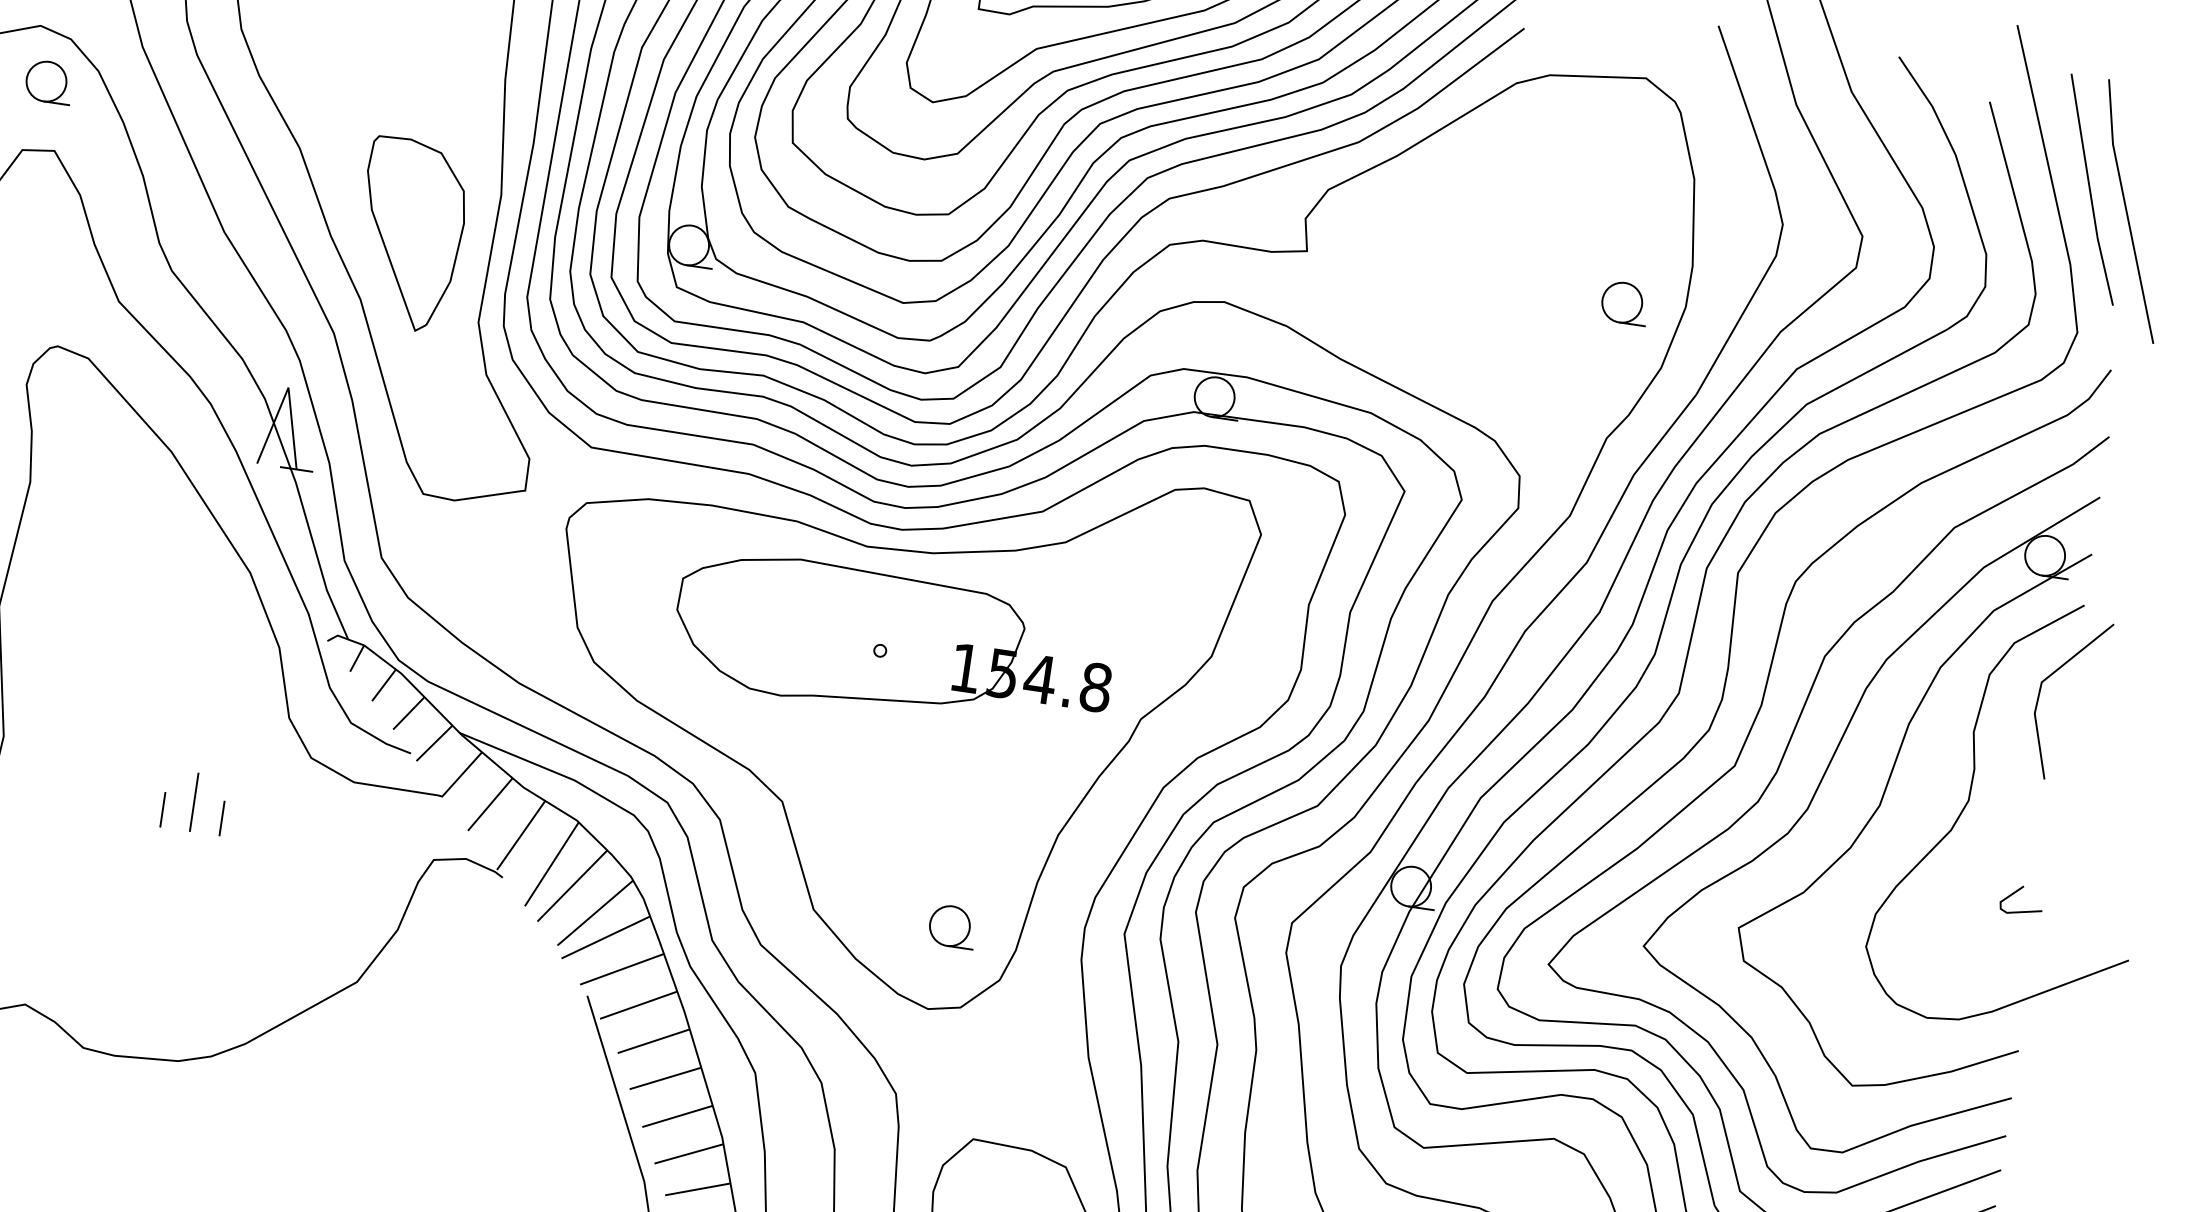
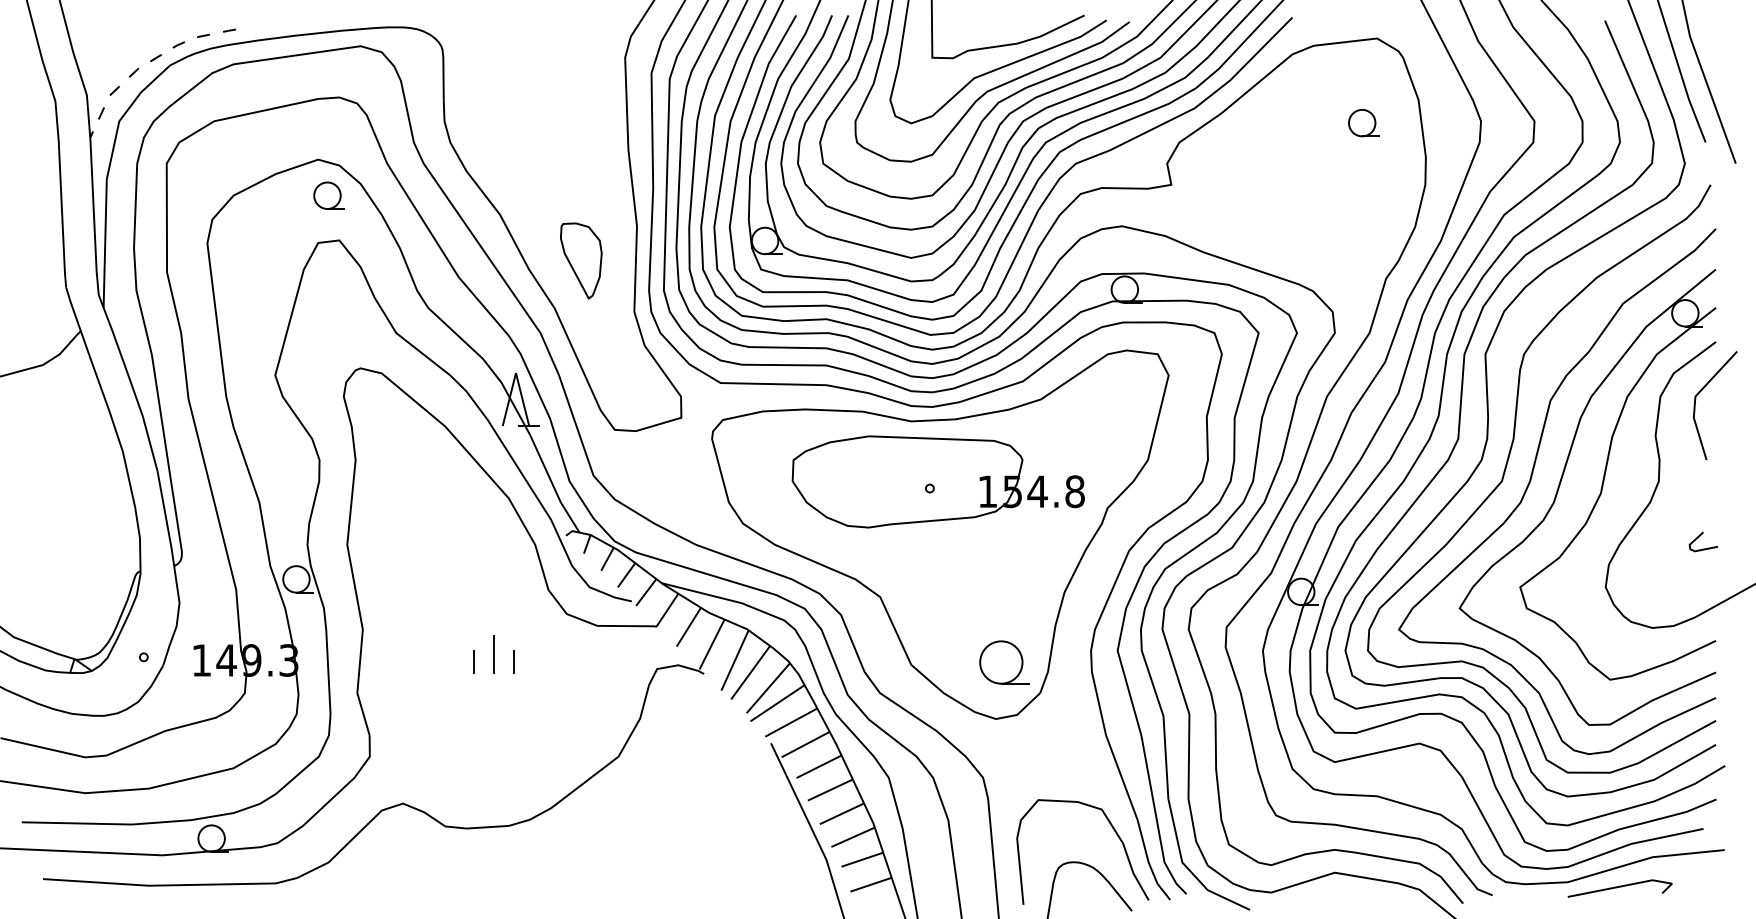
part: (410, 234) -> (581, 260), size x0.6
part: (1624, 303) -> (1363, 123), moved
part: (951, 926) -> (1003, 662), size x1.6

